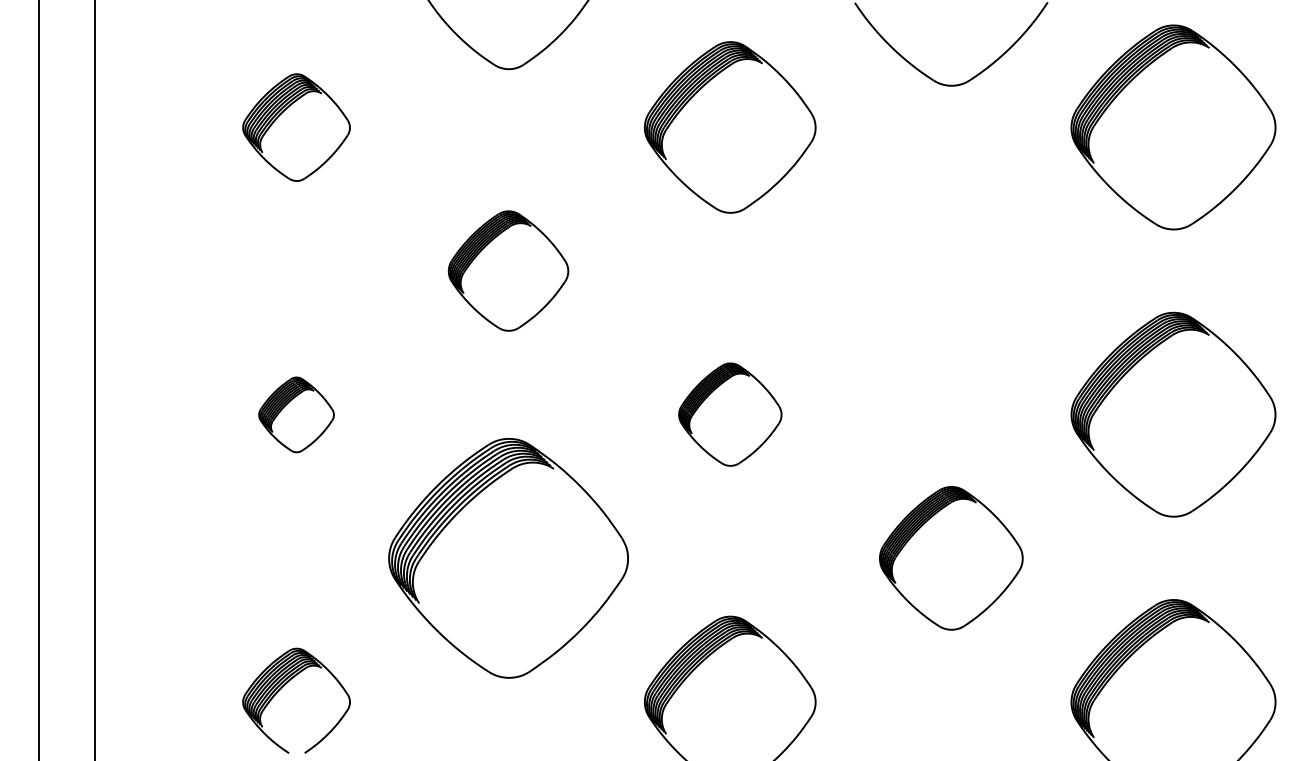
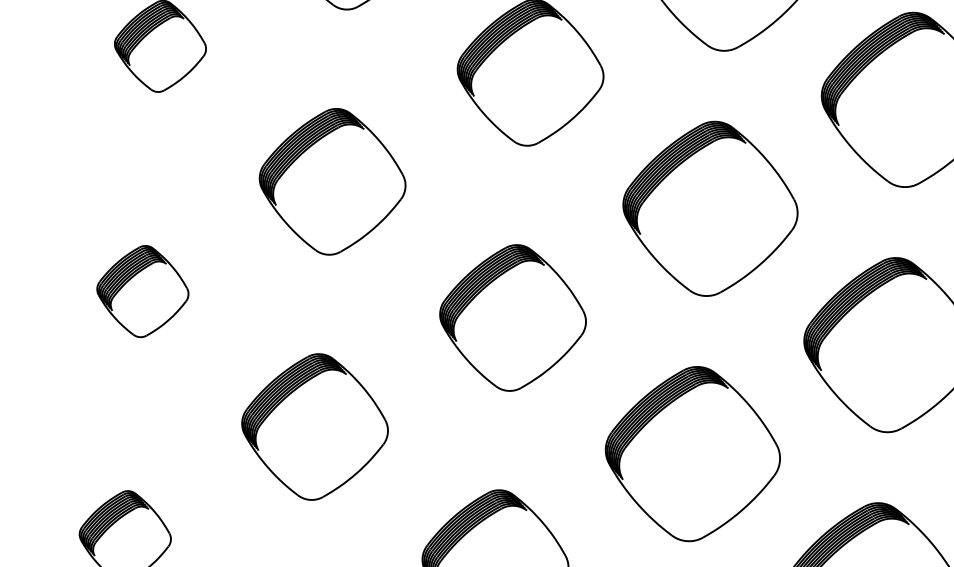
part: (508, 270) -> (332, 181), size x1.43
part: (951, 270) -> (710, 208), added
part: (296, 414) -> (142, 291), size x1.43
part: (730, 414) -> (513, 317), size x1.67
part: (508, 558) -> (315, 427), size x0.71
part: (951, 558) -> (693, 454), size x1.43

